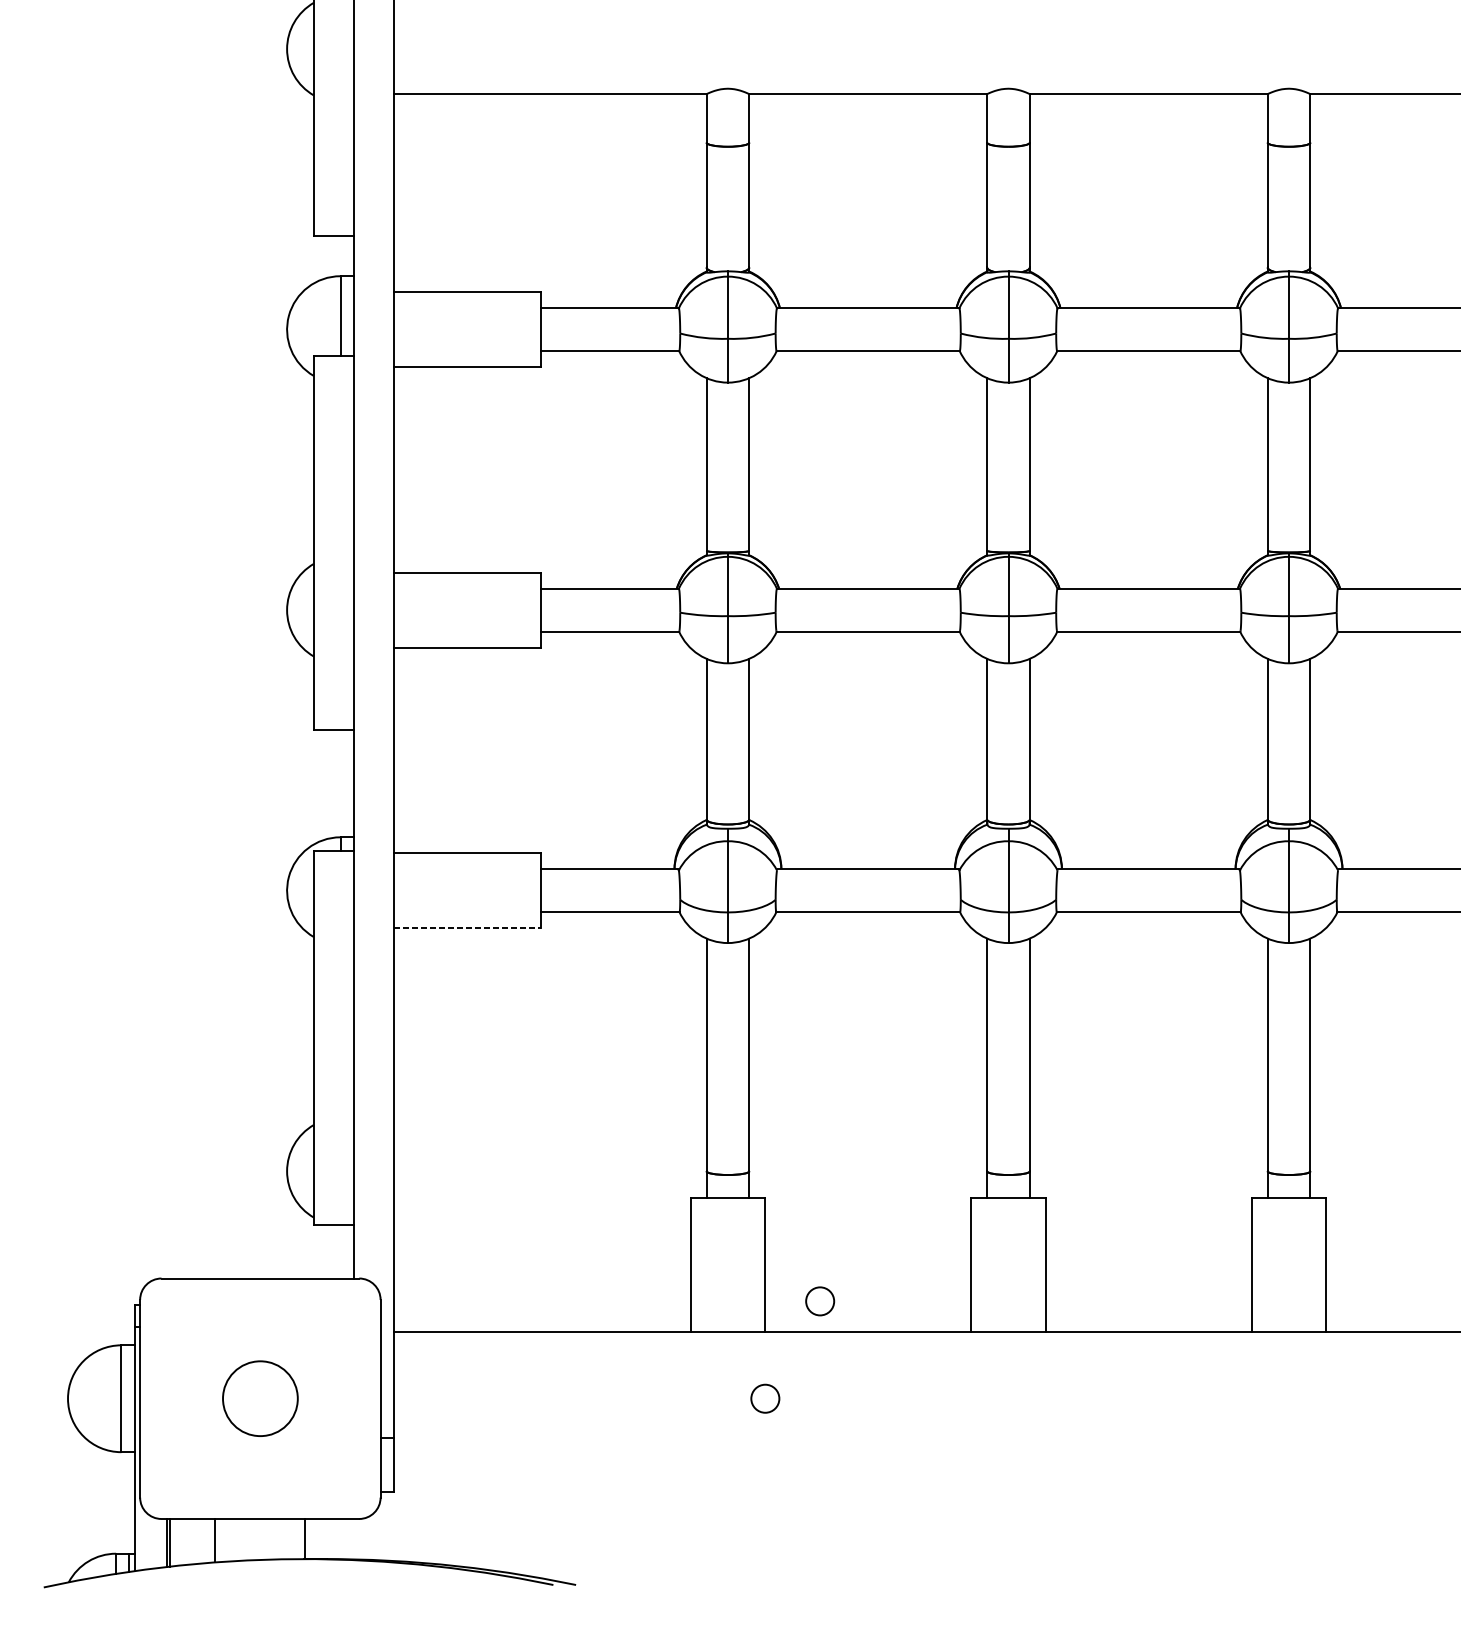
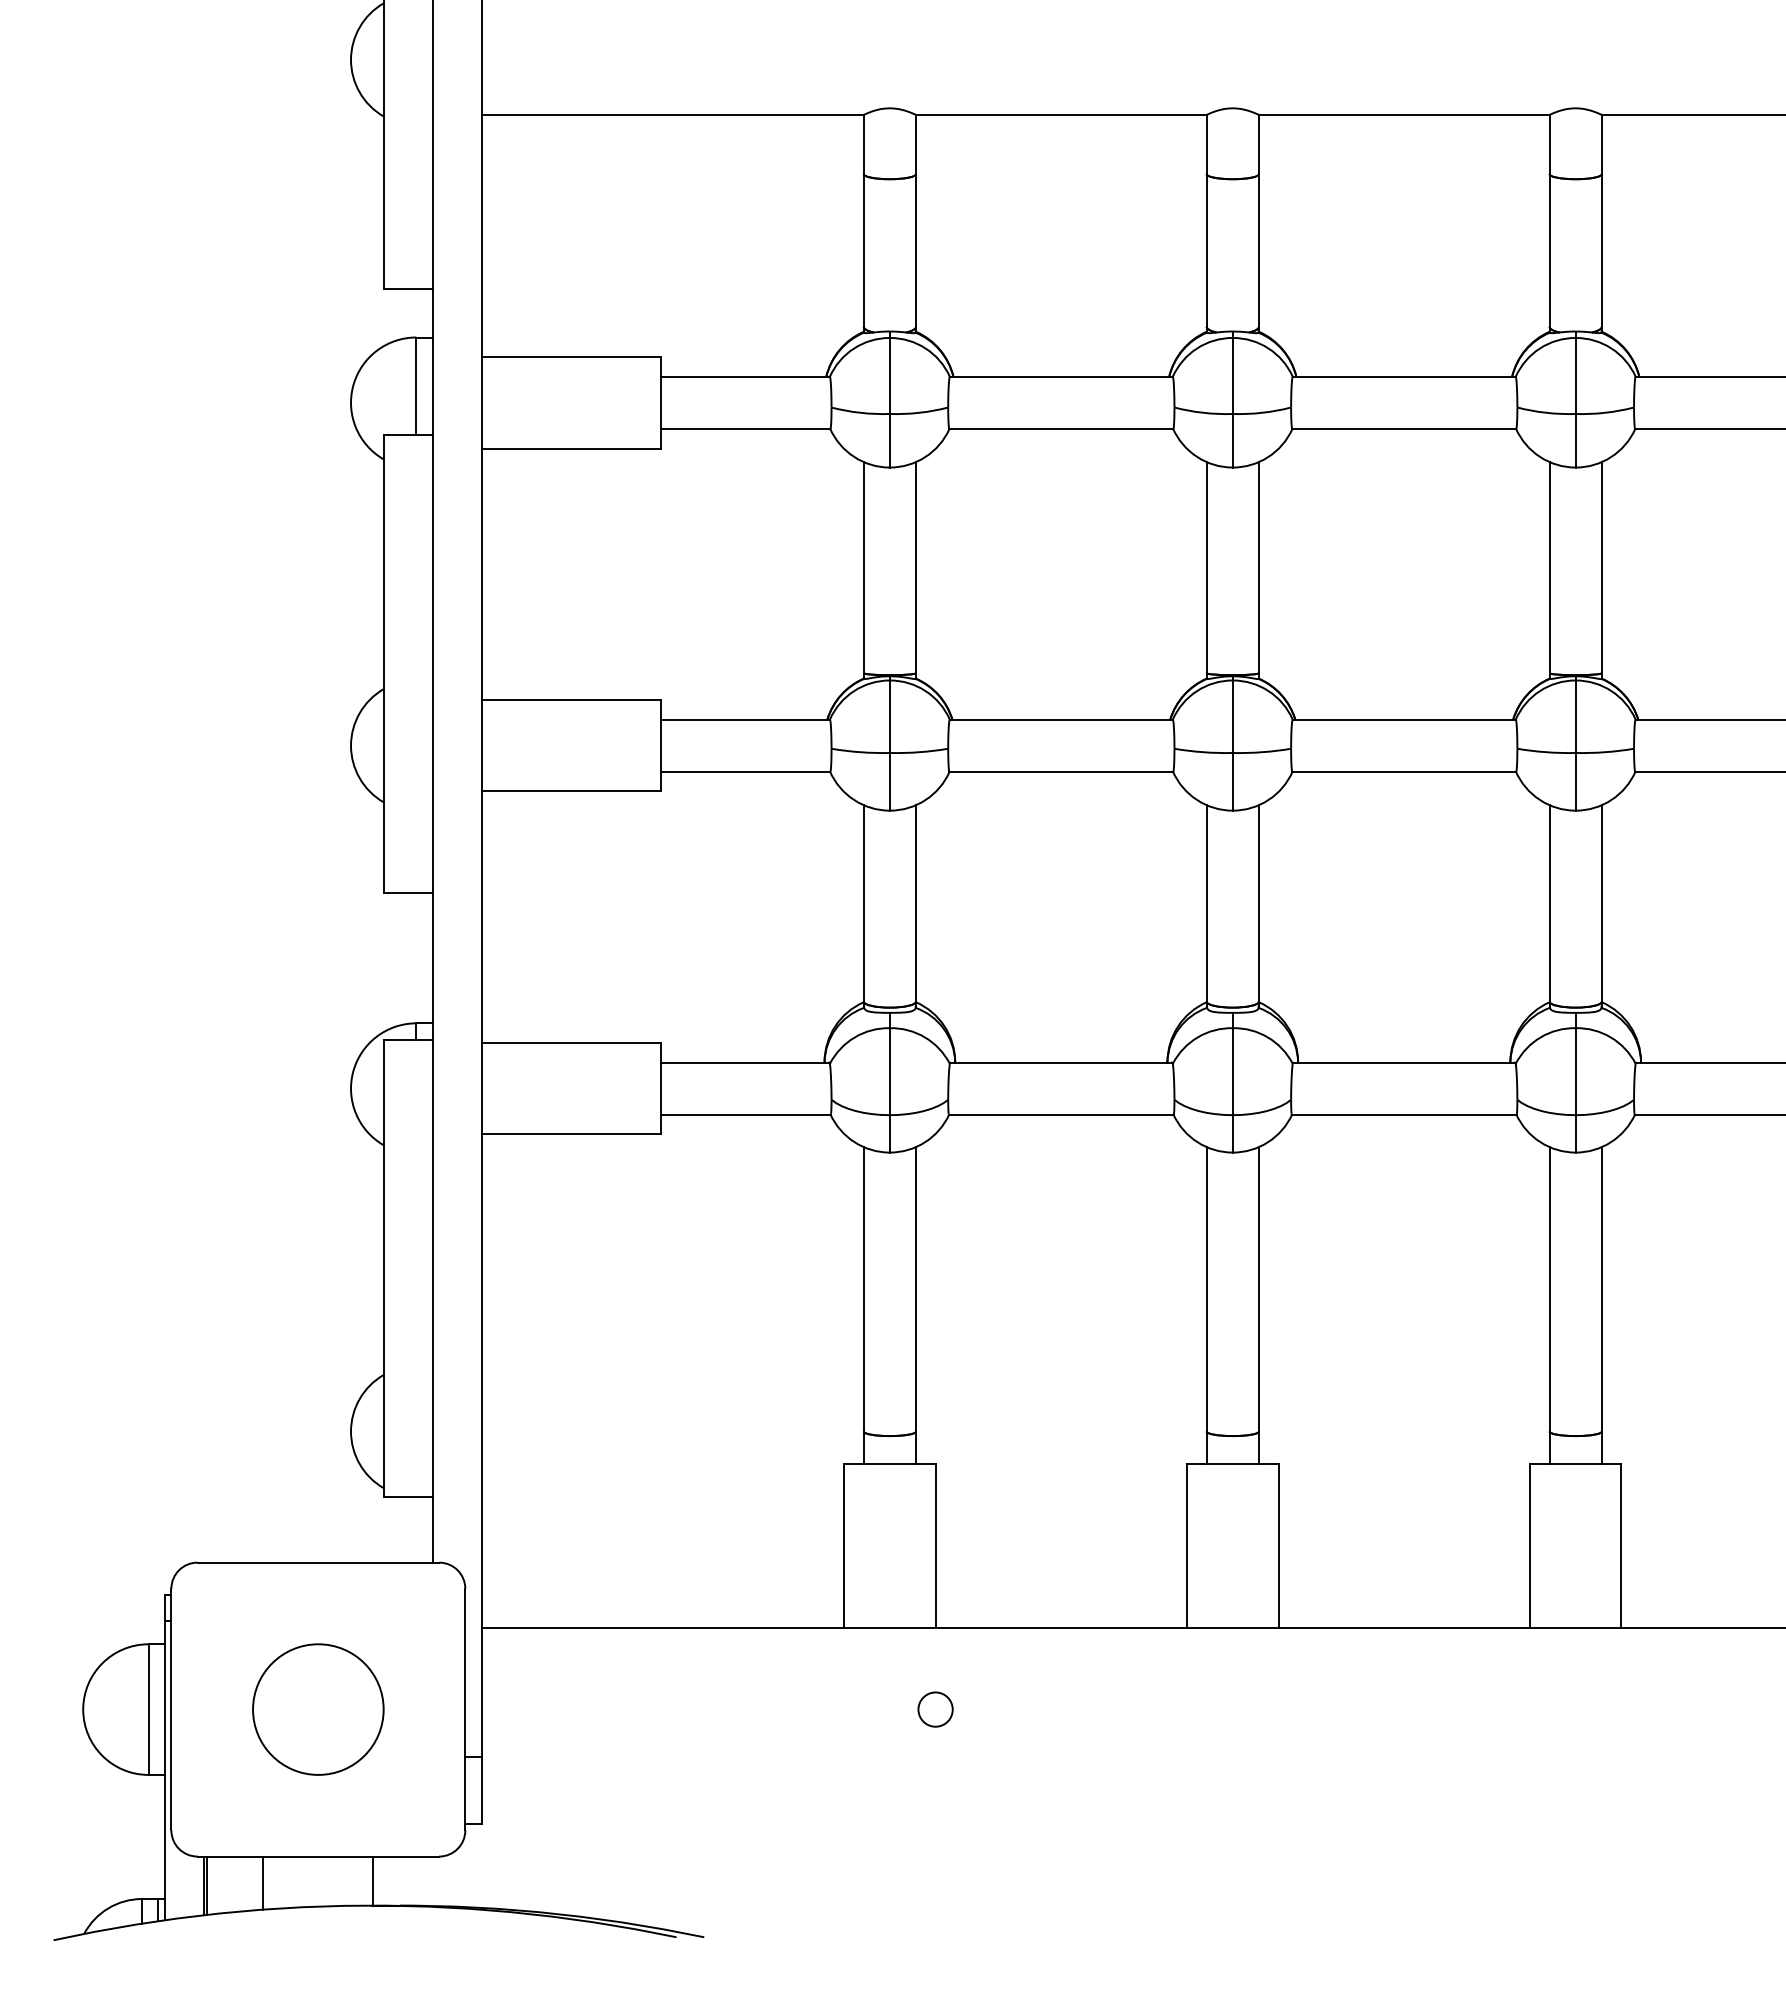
line: (467, 928) -> (571, 1134), dashed -> solid
circle: (820, 1301) -> (1002, 1590), removed
circle: (260, 1398) -> (318, 1709), size x1.43

